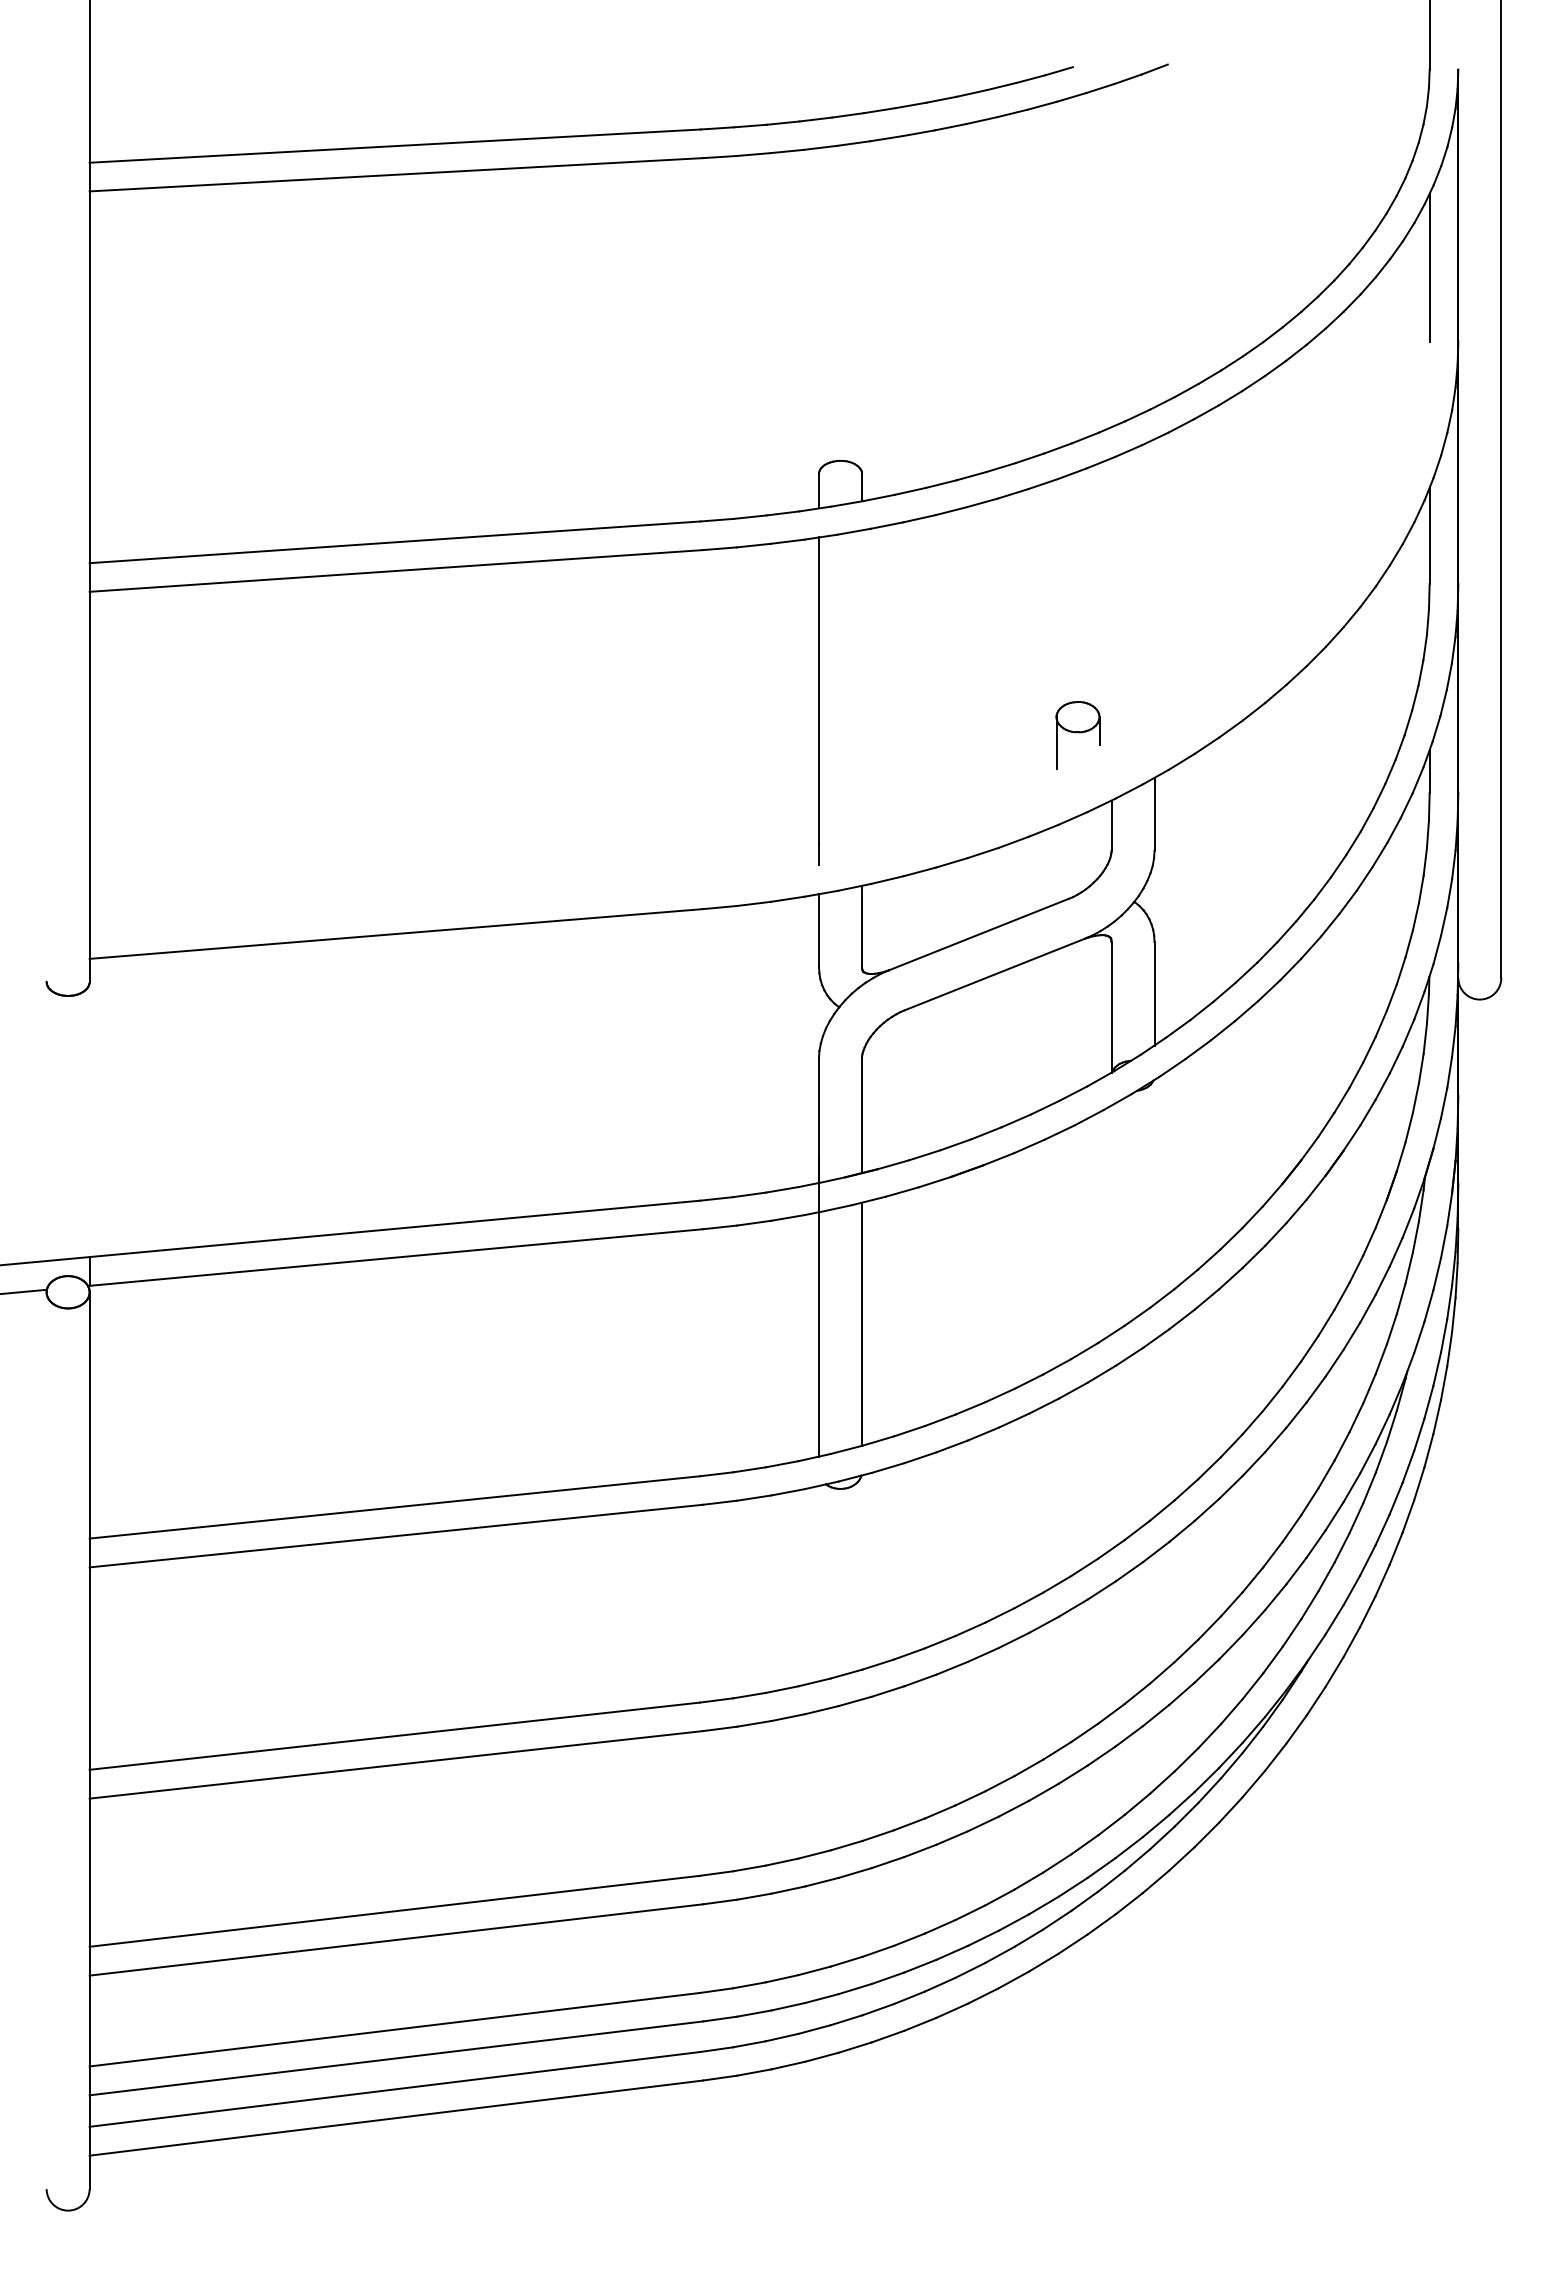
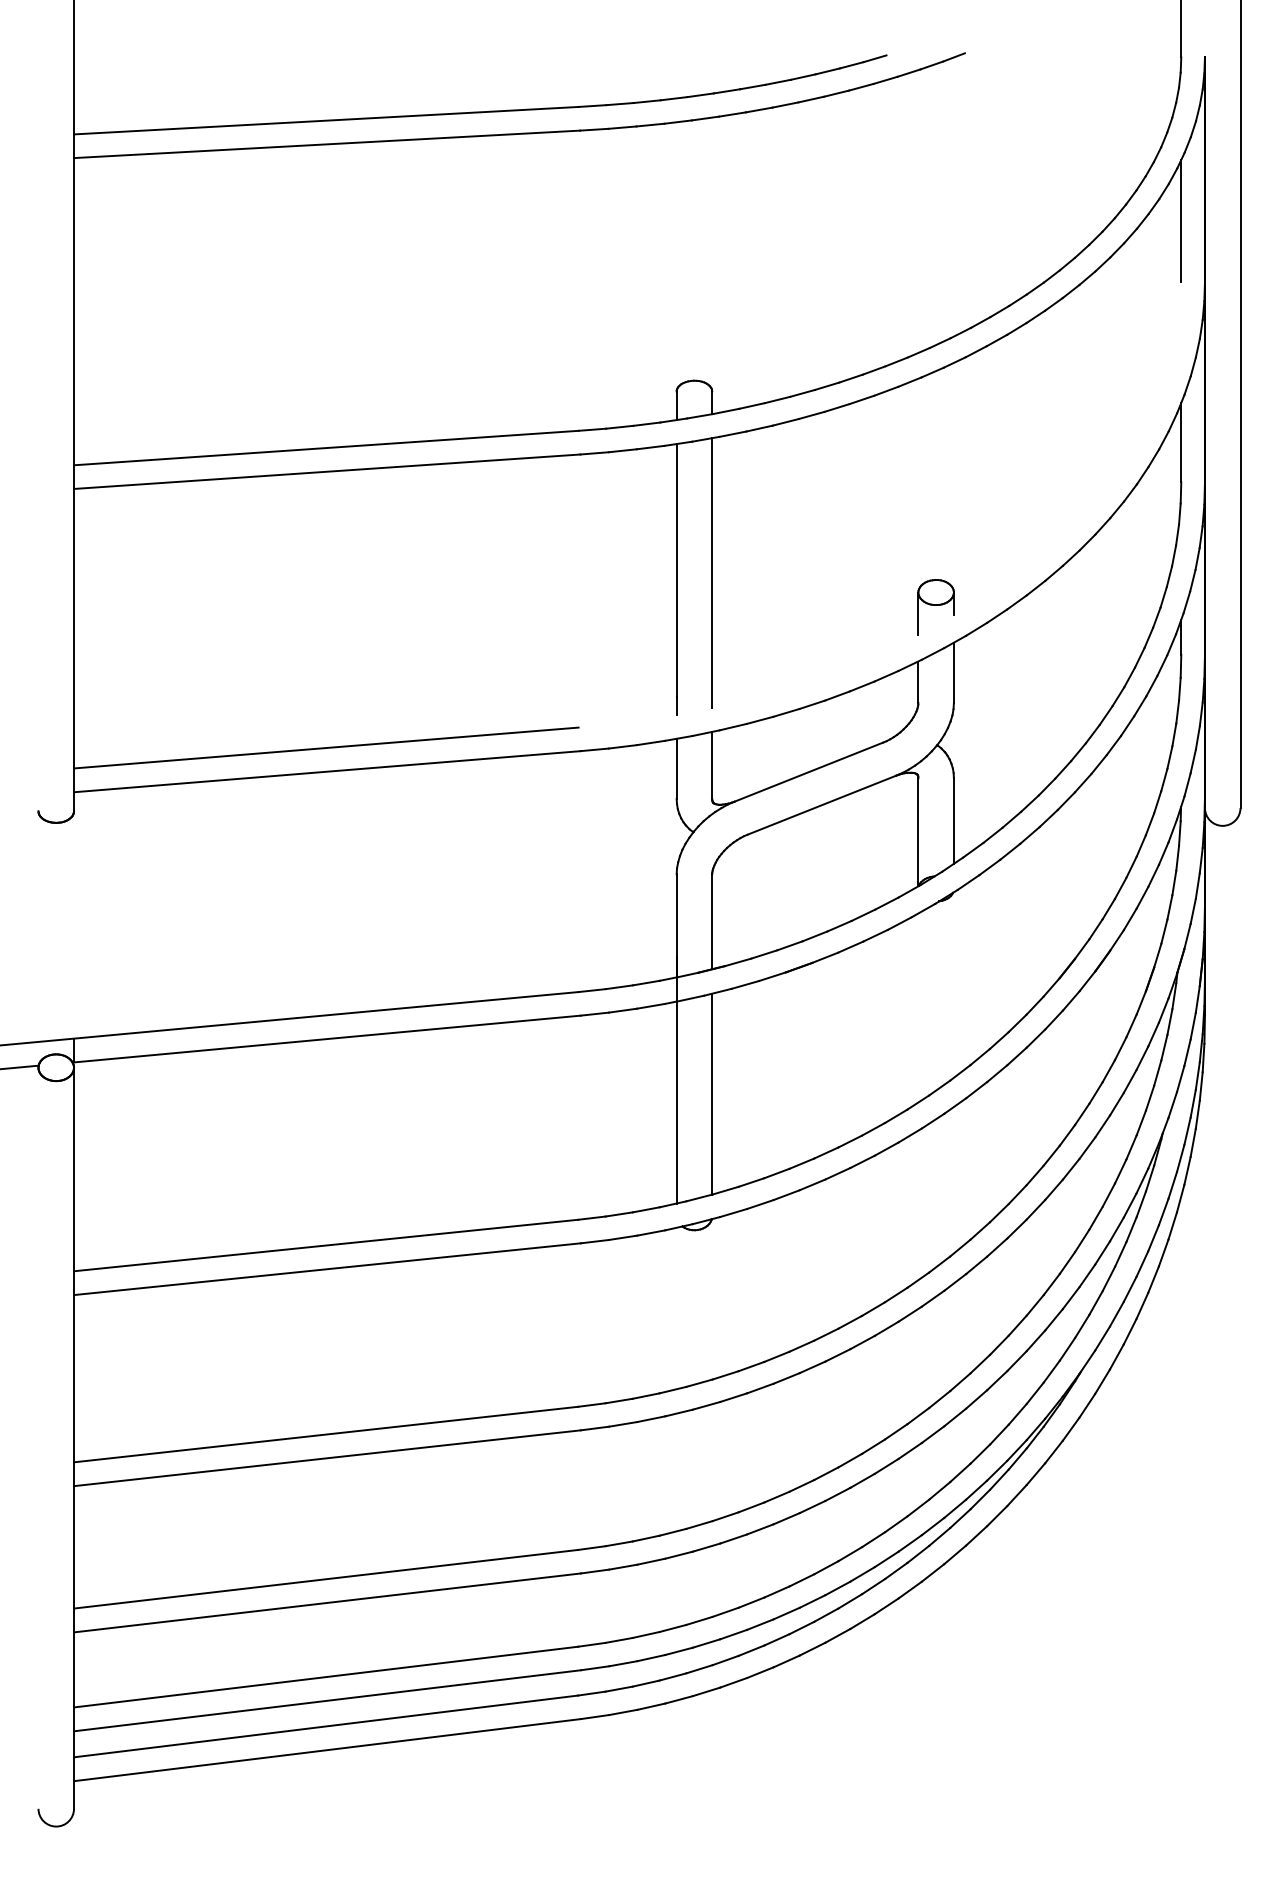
line: (861, 693) -> (711, 572), added
part: (1077, 735) -> (935, 607), moved
line: (394, 905) -> (325, 748), added

